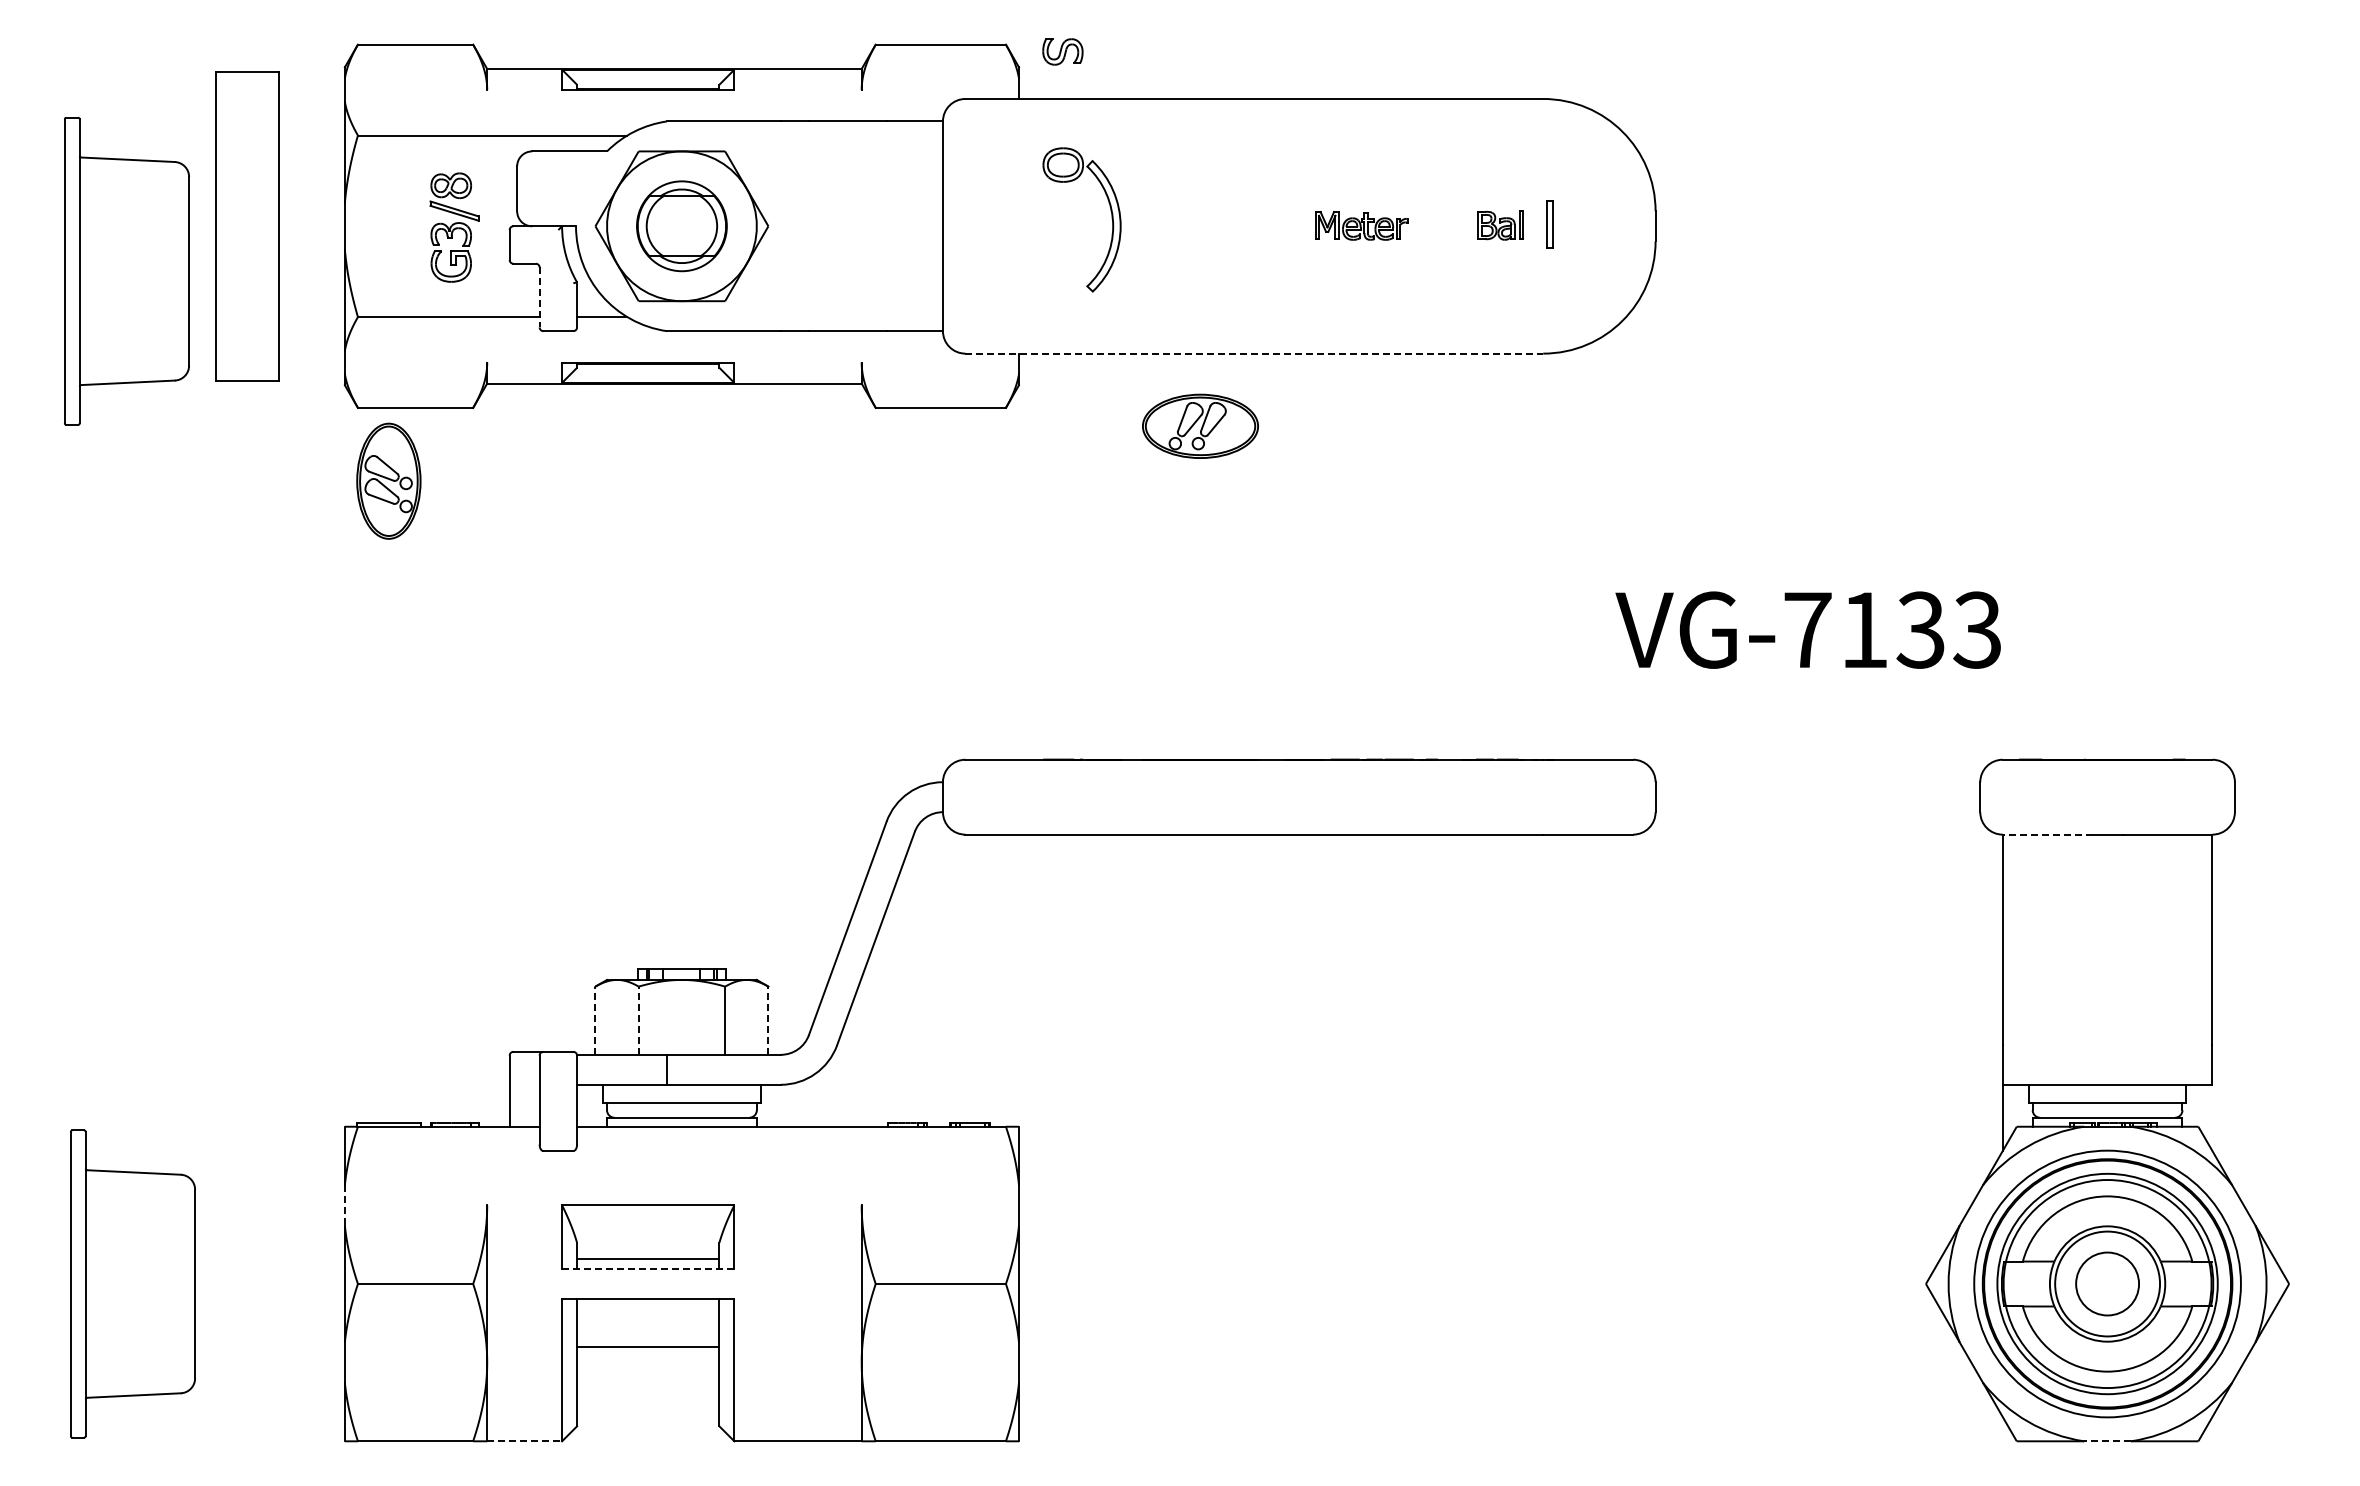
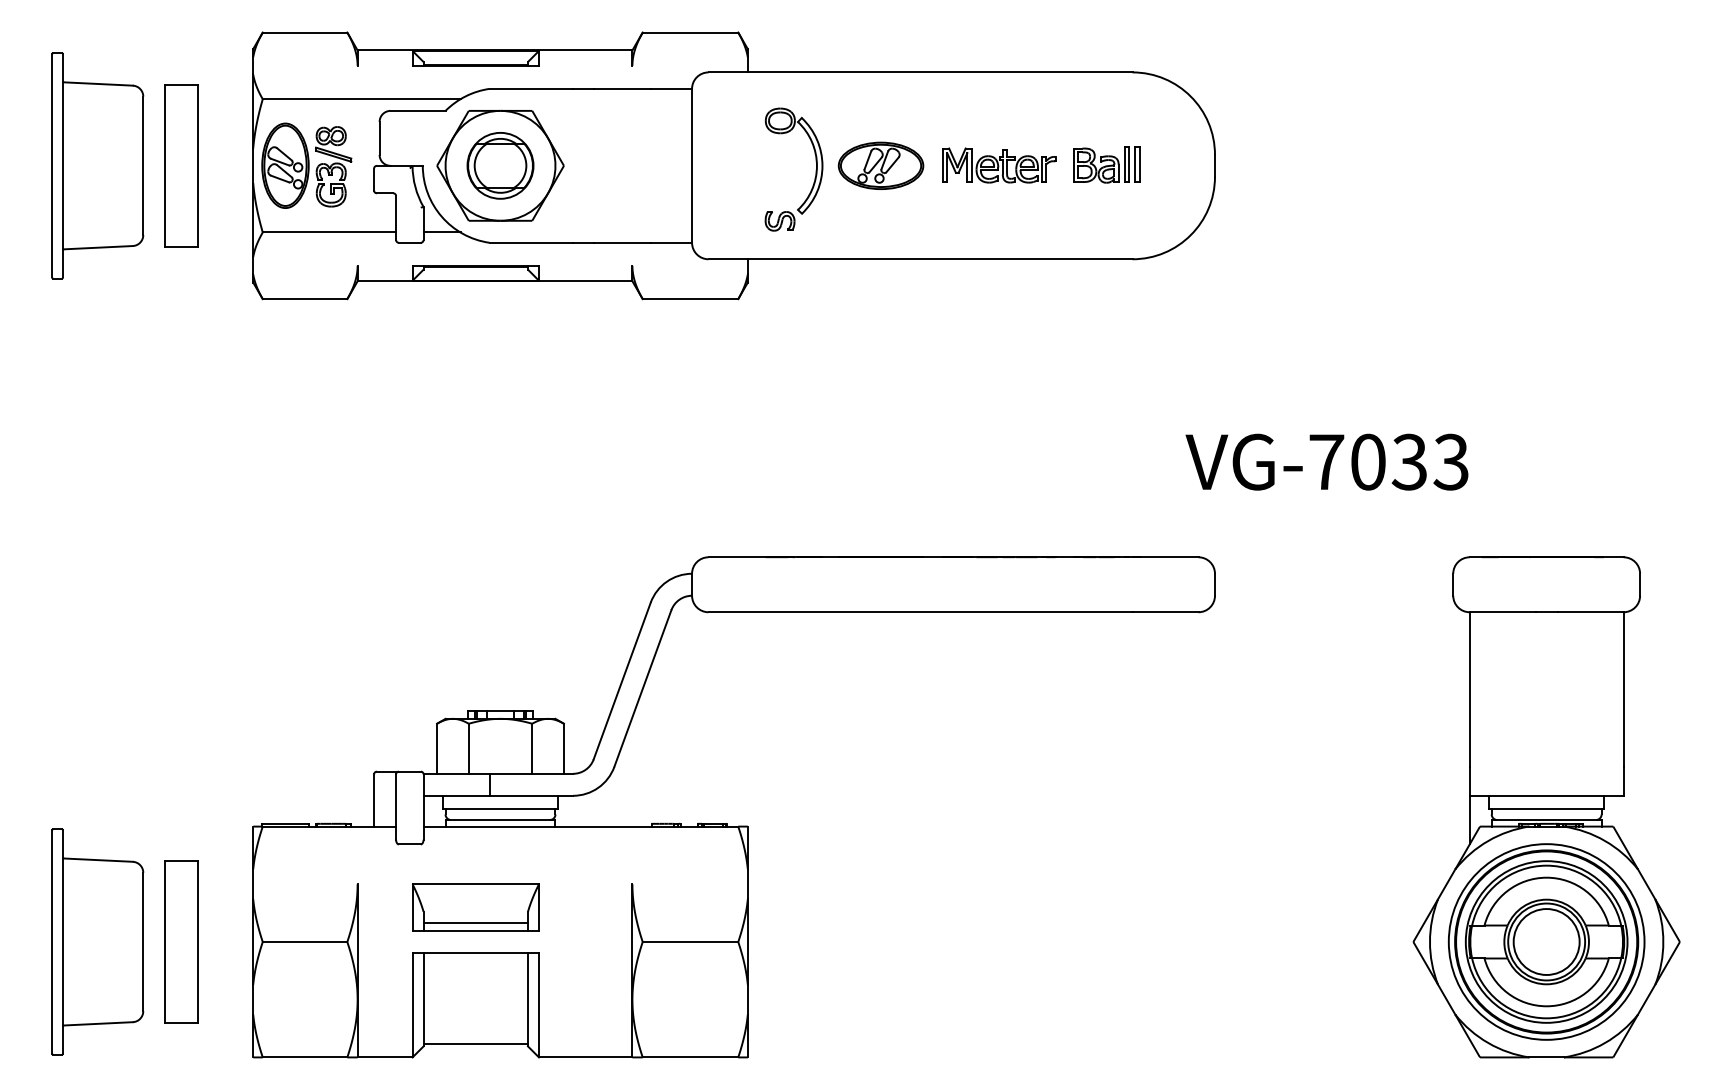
part: (1062, 51) -> (779, 221), moved
part: (247, 225) -> (181, 165), size x0.71
part: (1361, 225) -> (999, 165), size x1.67
part: (1500, 225) -> (1101, 165), size x1.67
part: (126, 271) -> (97, 165), moved
line: (539, 297) -> (396, 218), dashed -> solid
line: (1254, 353) -> (920, 259), dashed -> solid
part: (1200, 425) -> (881, 165), moved
part: (388, 480) -> (285, 165), moved
text: (1864, 629) -> (1368, 461), VG-7133 -> VG-7033
line: (2047, 834) -> (1502, 612), dashed -> solid
line: (595, 1020) -> (437, 748), dashed -> solid
line: (638, 1020) -> (468, 748), dashed -> solid
line: (768, 1020) -> (564, 748), dashed -> solid
line: (344, 1205) -> (252, 884), dashed -> solid
line: (648, 1269) -> (475, 931), dashed -> solid
part: (247, 1283) -> (181, 941), added
circle: (2107, 1283) -> (1546, 941), size x1.43
line: (648, 1346) -> (475, 1043), moved
line: (525, 1441) -> (385, 1057), dashed -> solid
line: (2107, 1441) -> (1546, 1057), dashed -> solid

